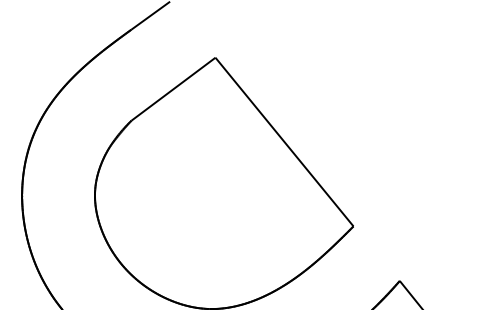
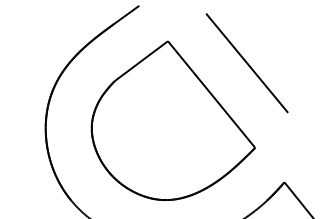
line: (339, 92) -> (246, 63), added

